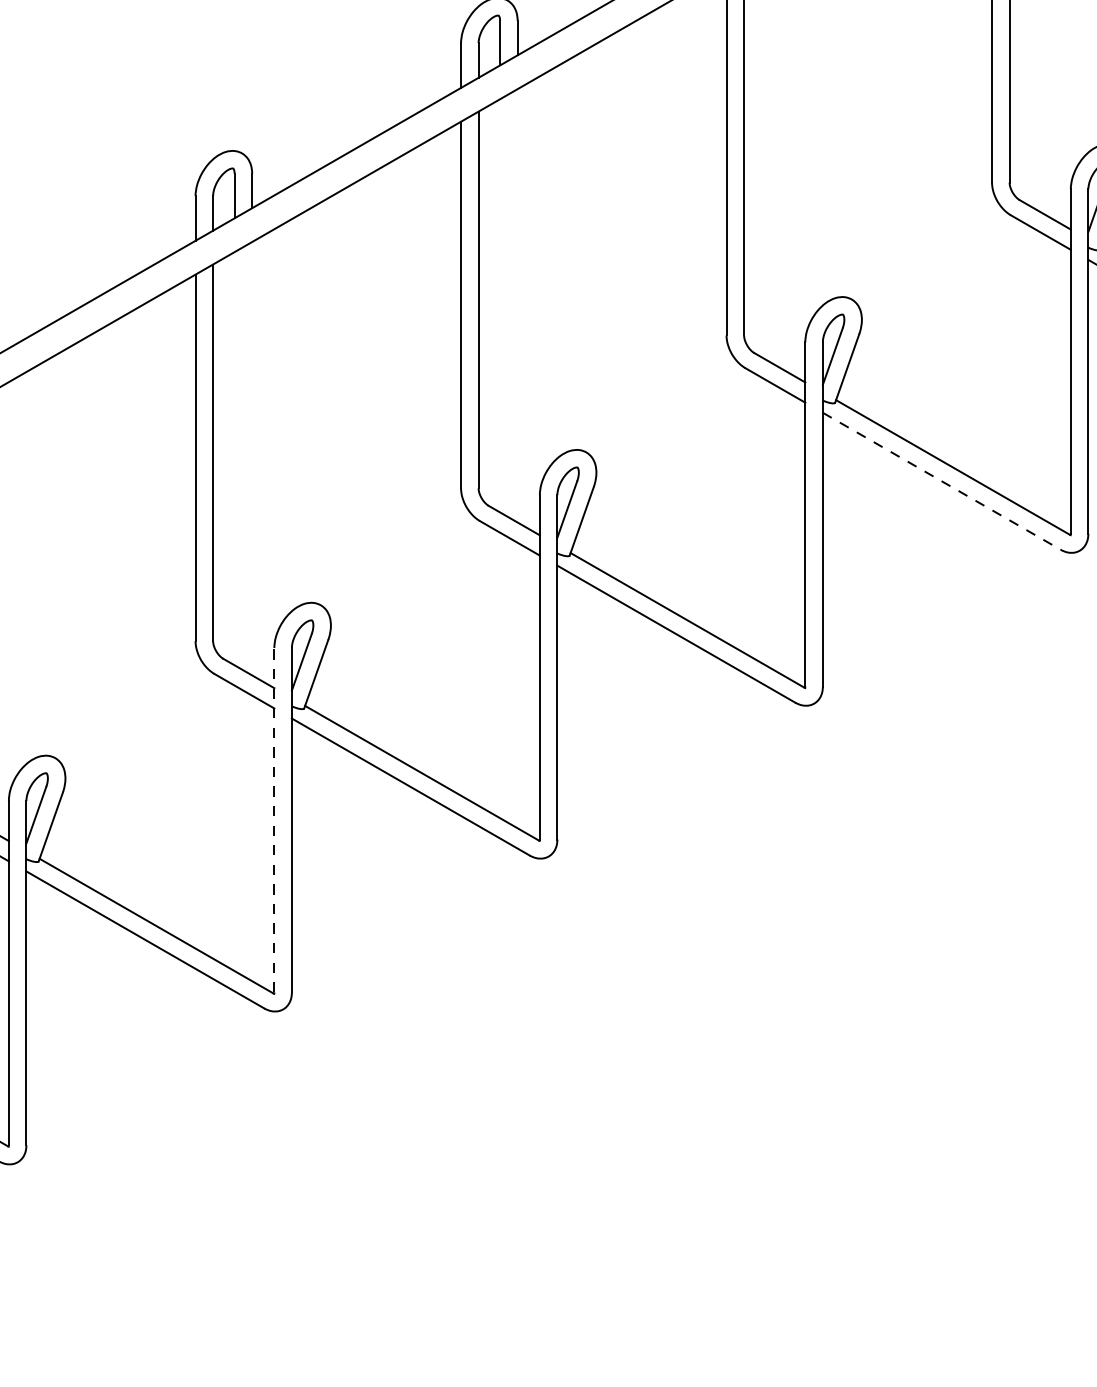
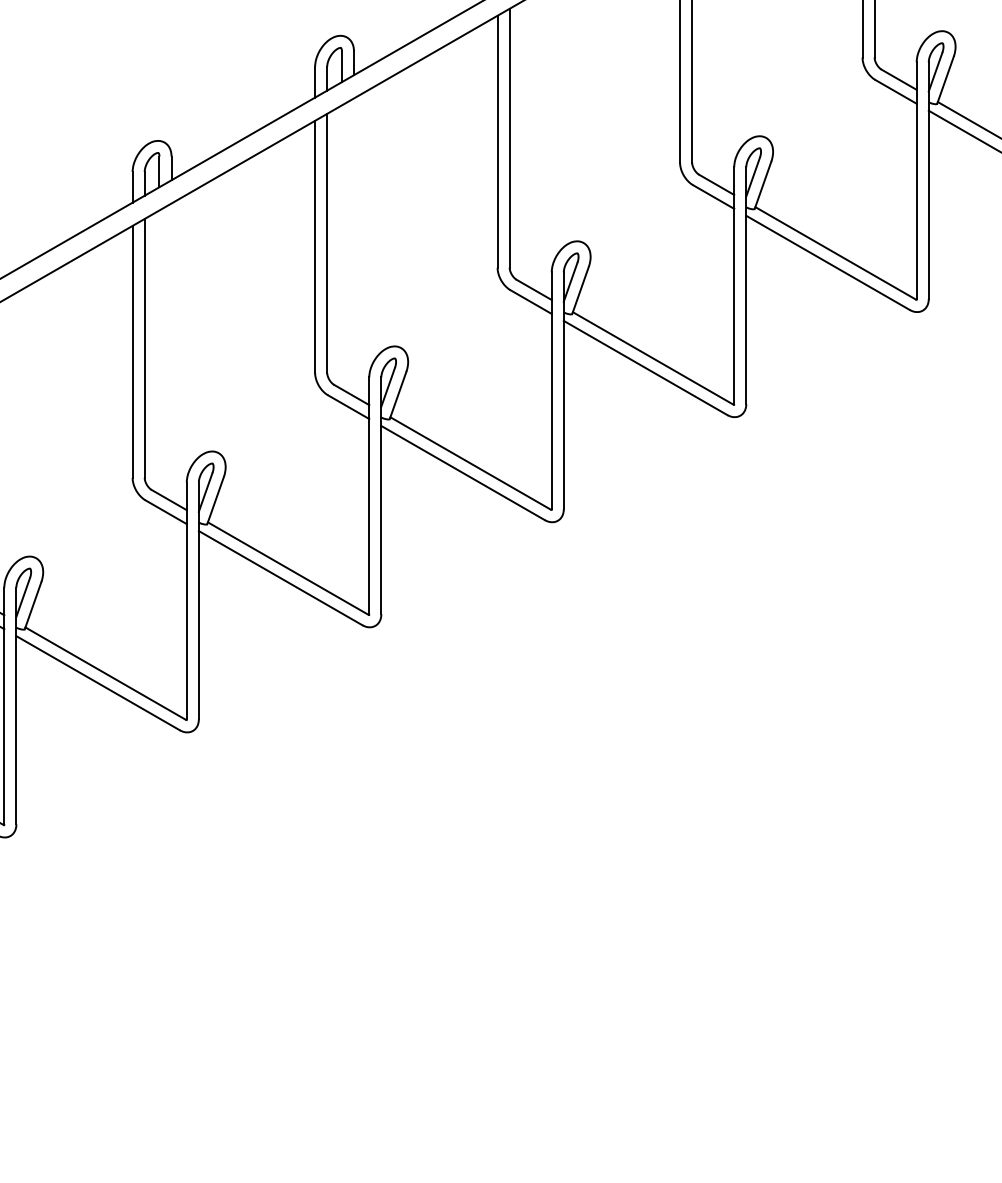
line: (942, 482) -> (828, 263), dashed -> solid
line: (274, 819) -> (369, 495), dashed -> solid

